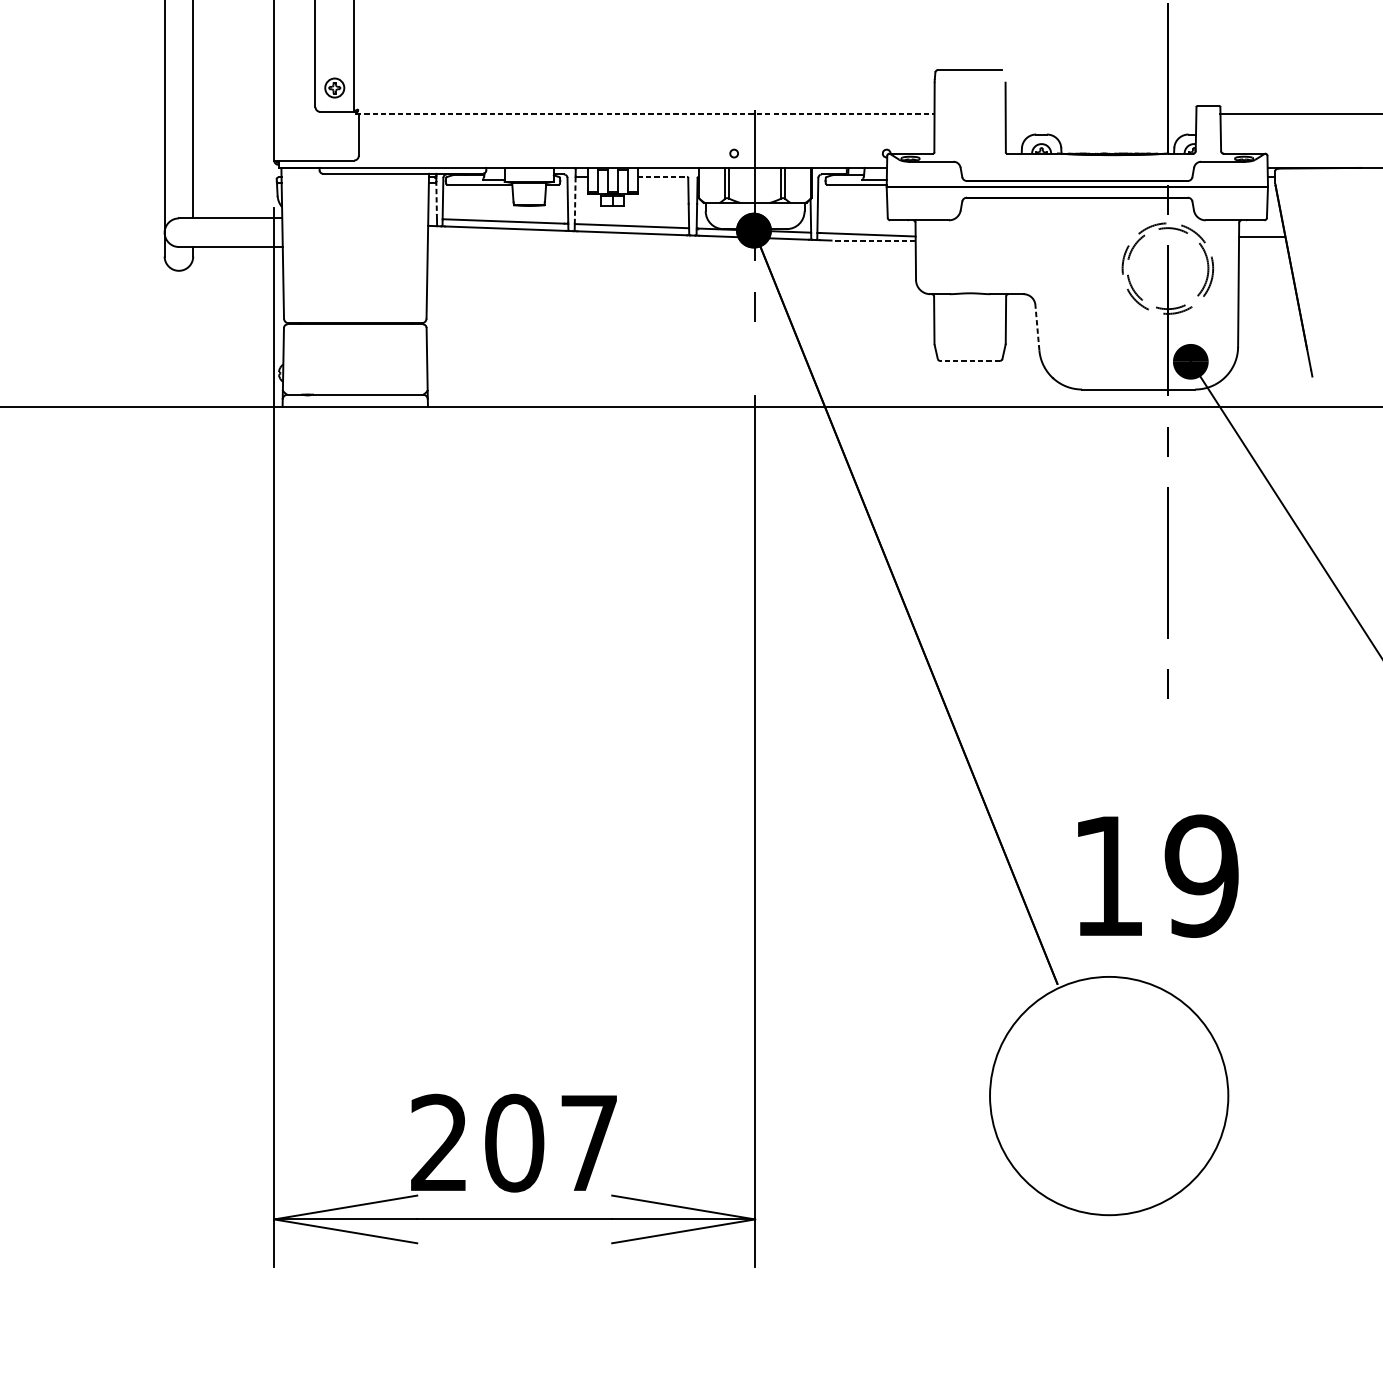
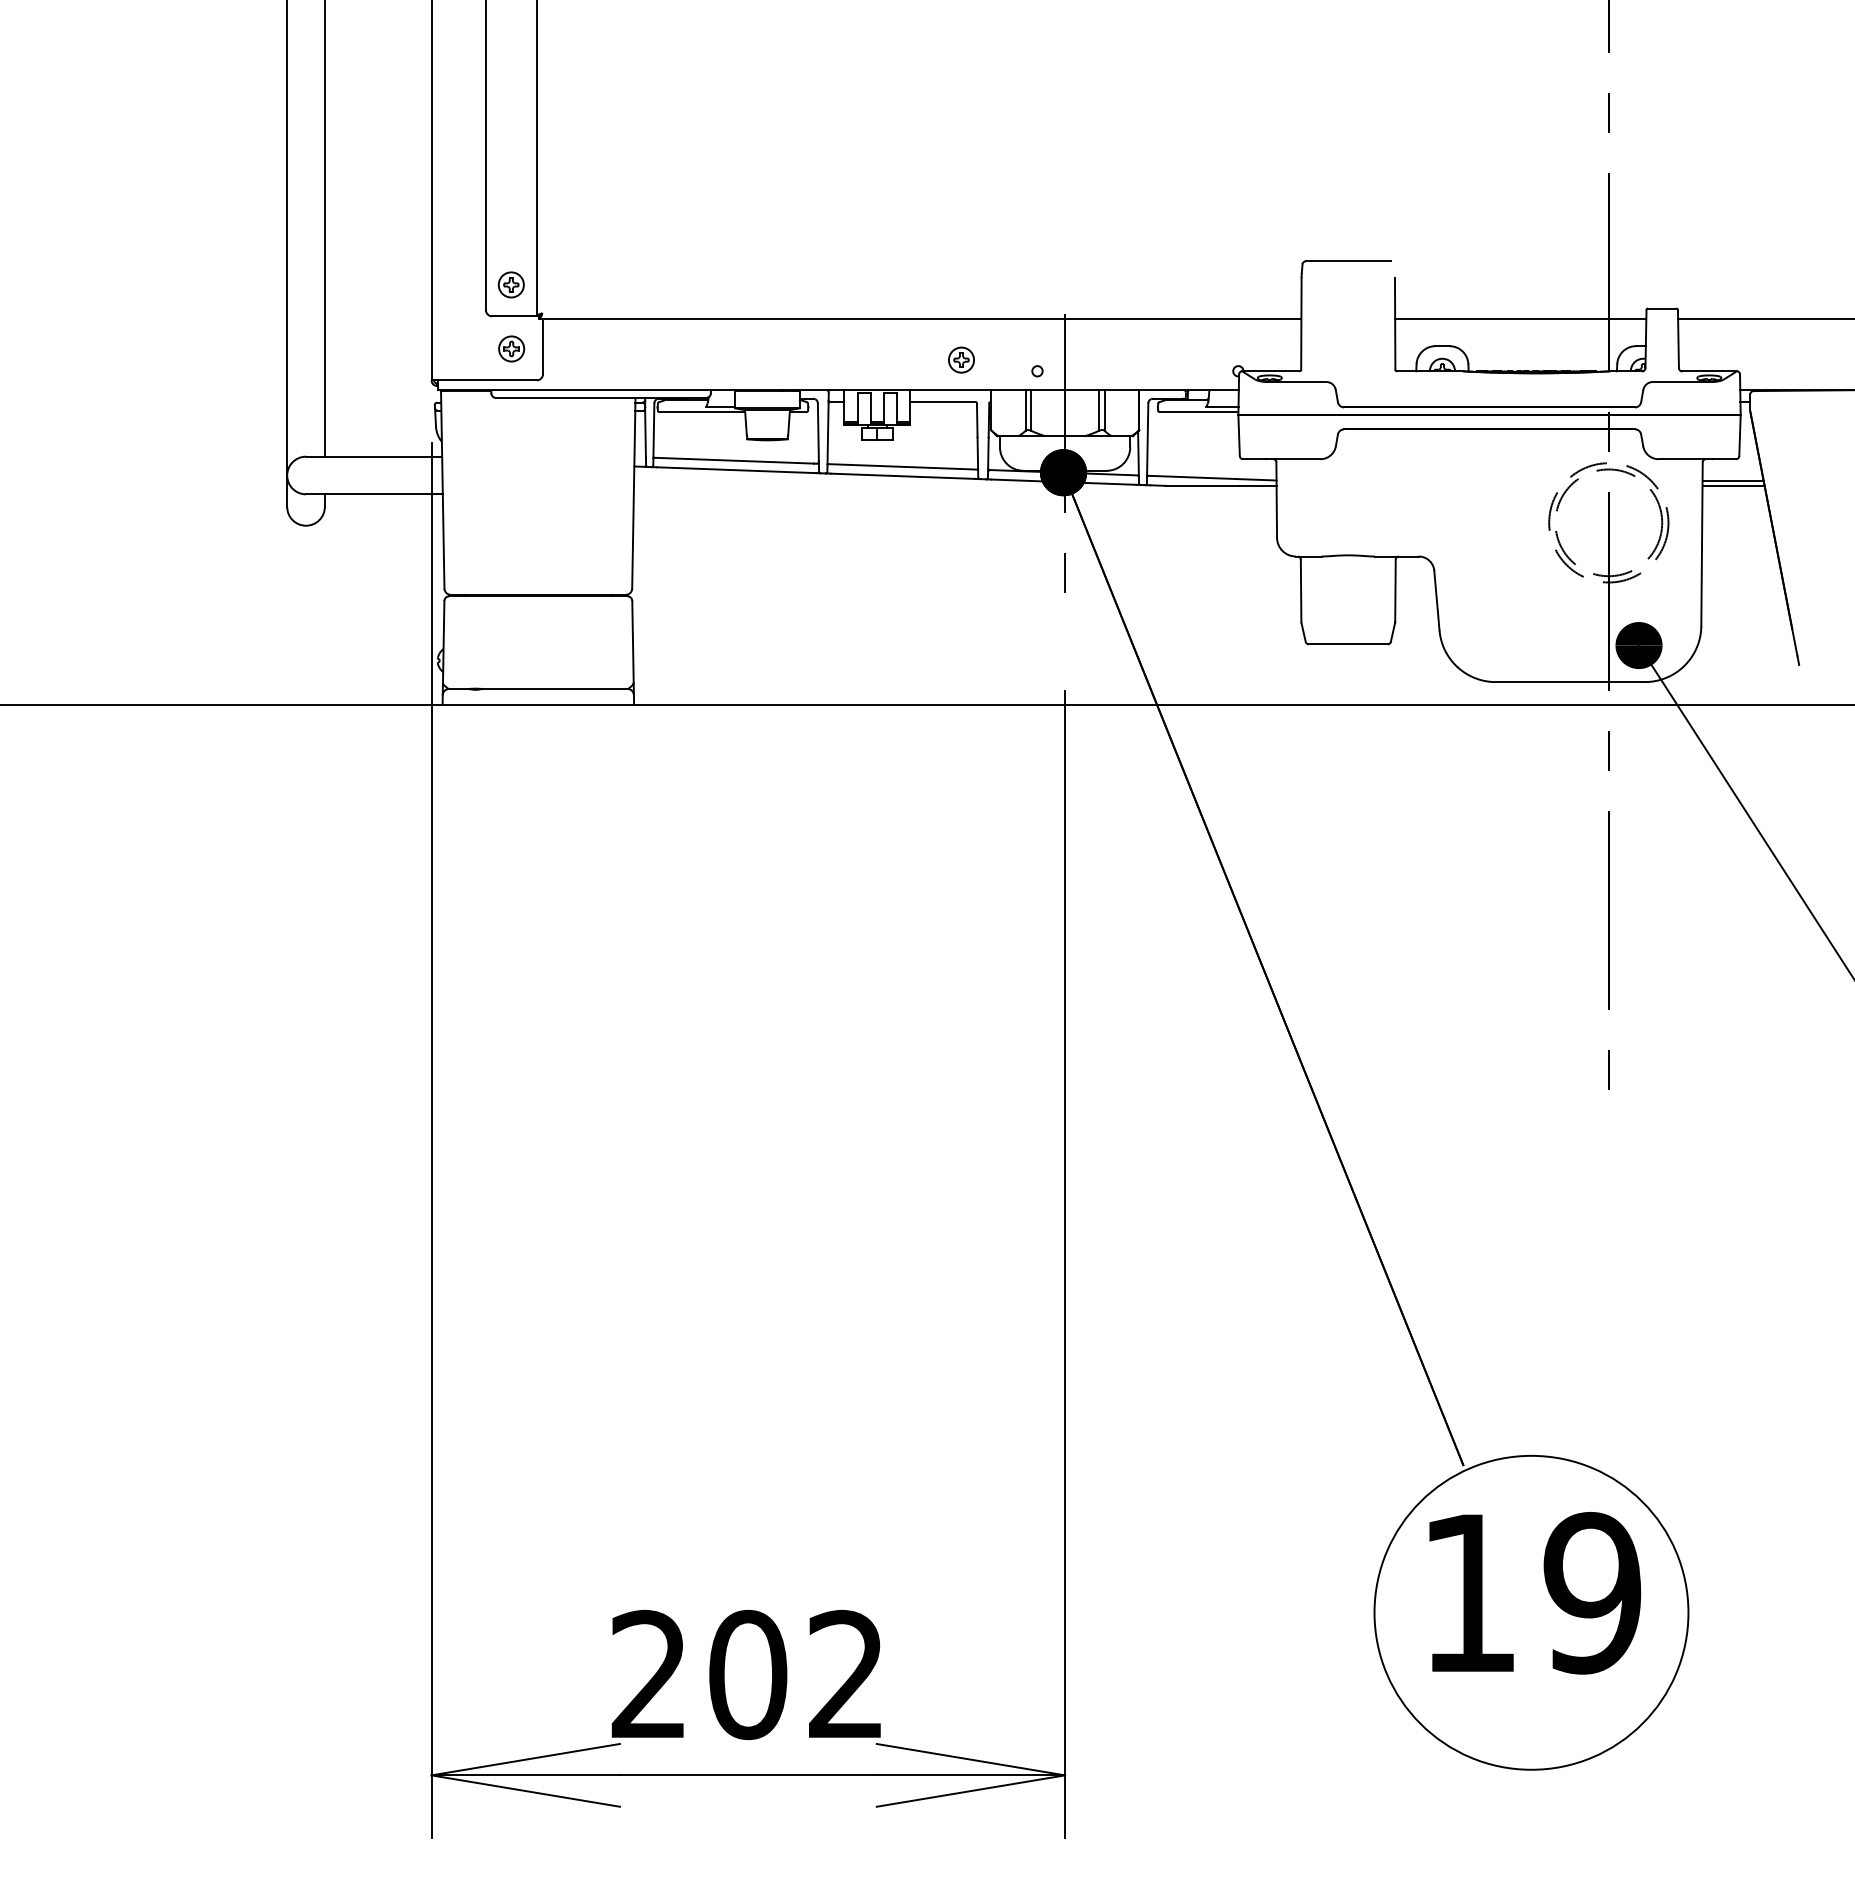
line: (645, 113) -> (920, 318), dashed -> solid
line: (1100, 113) -> (1520, 318), added
part: (334, 136) -> (511, 348), added
part: (676, 144) -> (961, 359), added
line: (662, 176) -> (942, 401), dashed -> solid
line: (436, 200) -> (645, 432), dashed -> solid
line: (575, 200) -> (828, 432), dashed -> solid
line: (873, 240) -> (1220, 485), dashed -> solid
line: (1262, 240) -> (1733, 485), added
line: (1037, 327) -> (1436, 600), dashed -> solid
line: (969, 360) -> (1347, 644), dashed -> solid
text: (1158, 876) -> (1535, 1593), moved
text: (588, 1142) -> (845, 1673), 207 -> 202

